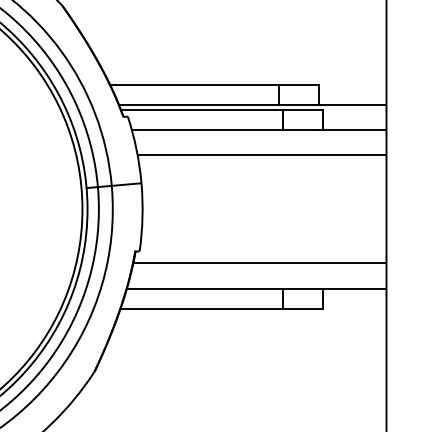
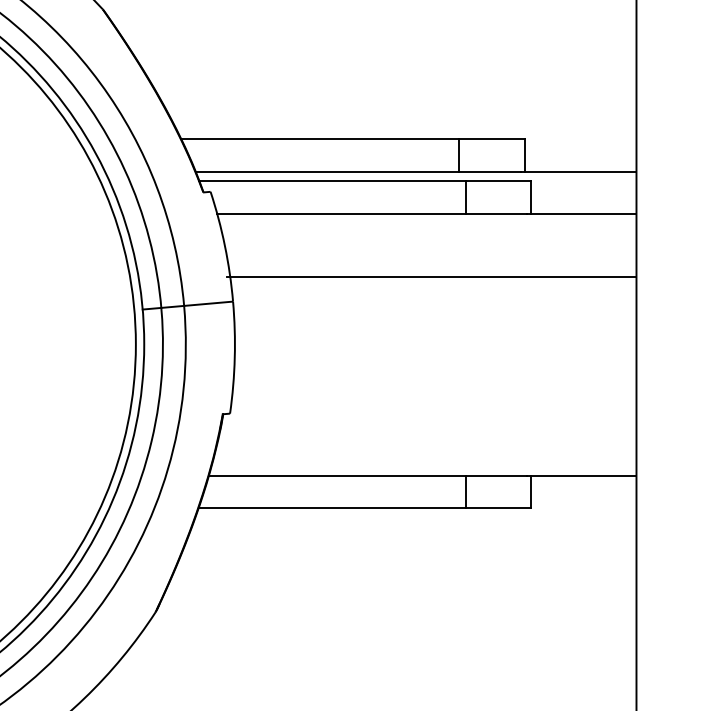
line: (261, 155) -> (430, 277), moved
line: (259, 263) -> (427, 433), removed

